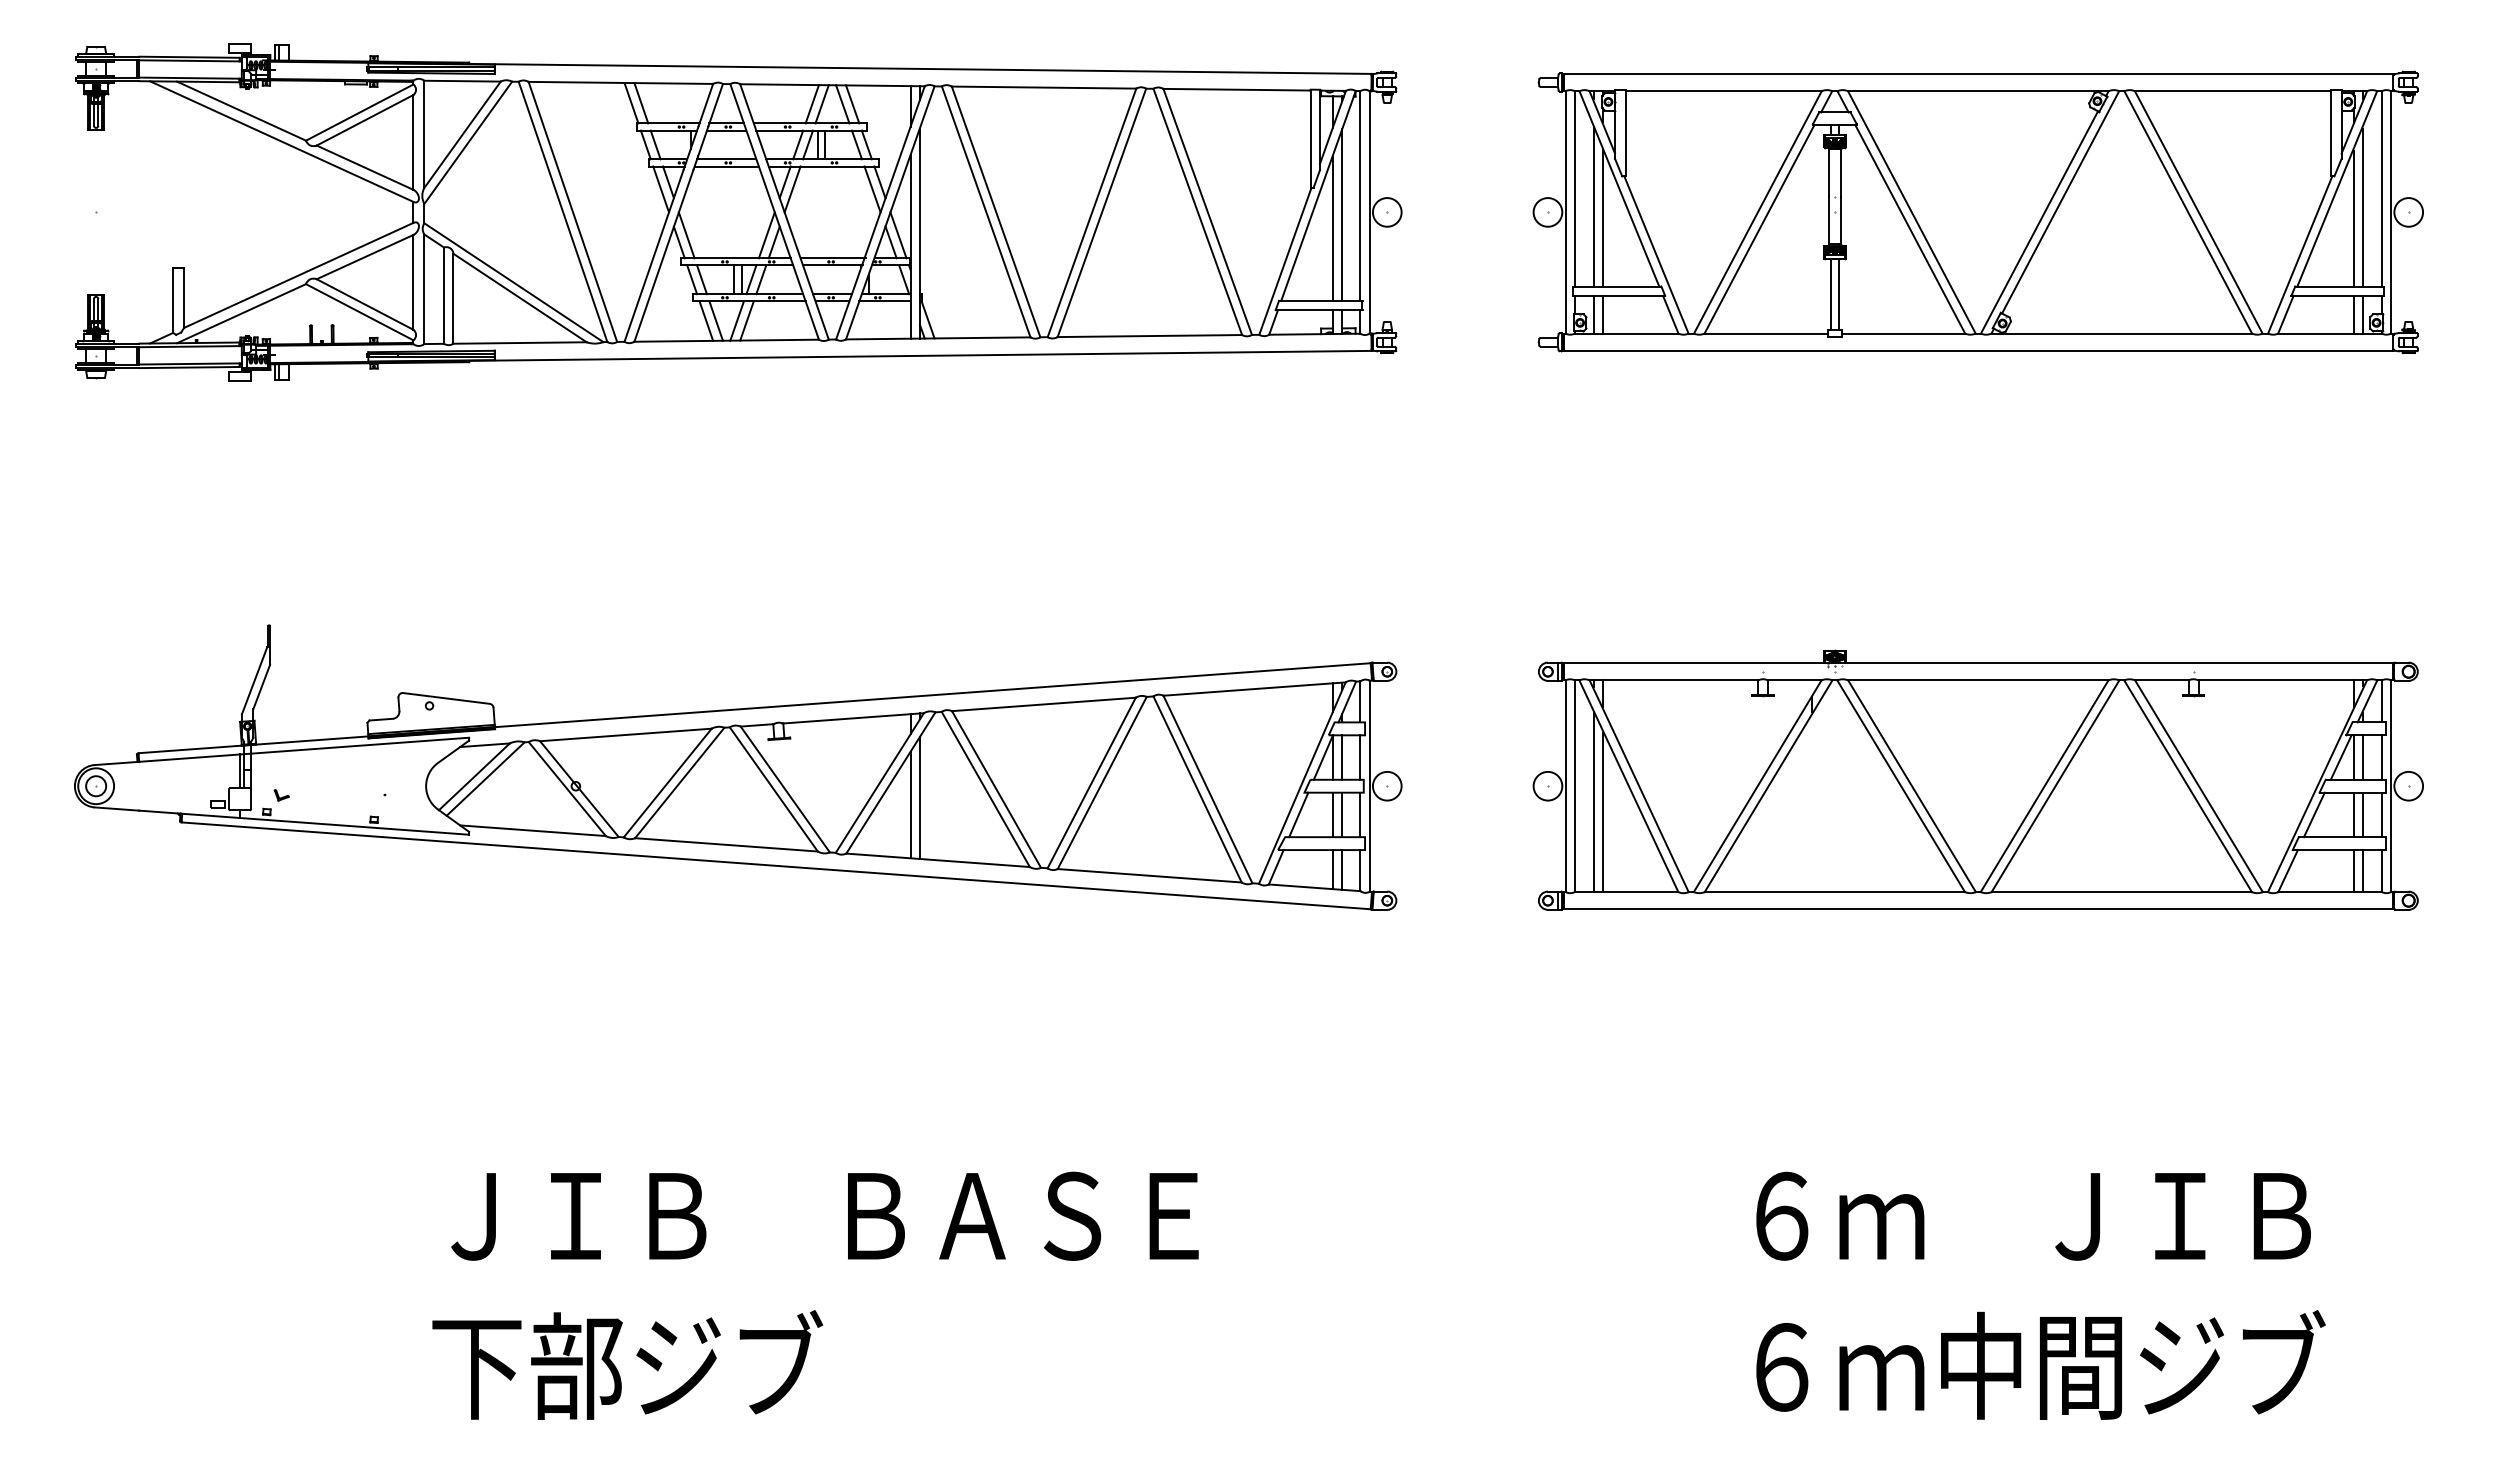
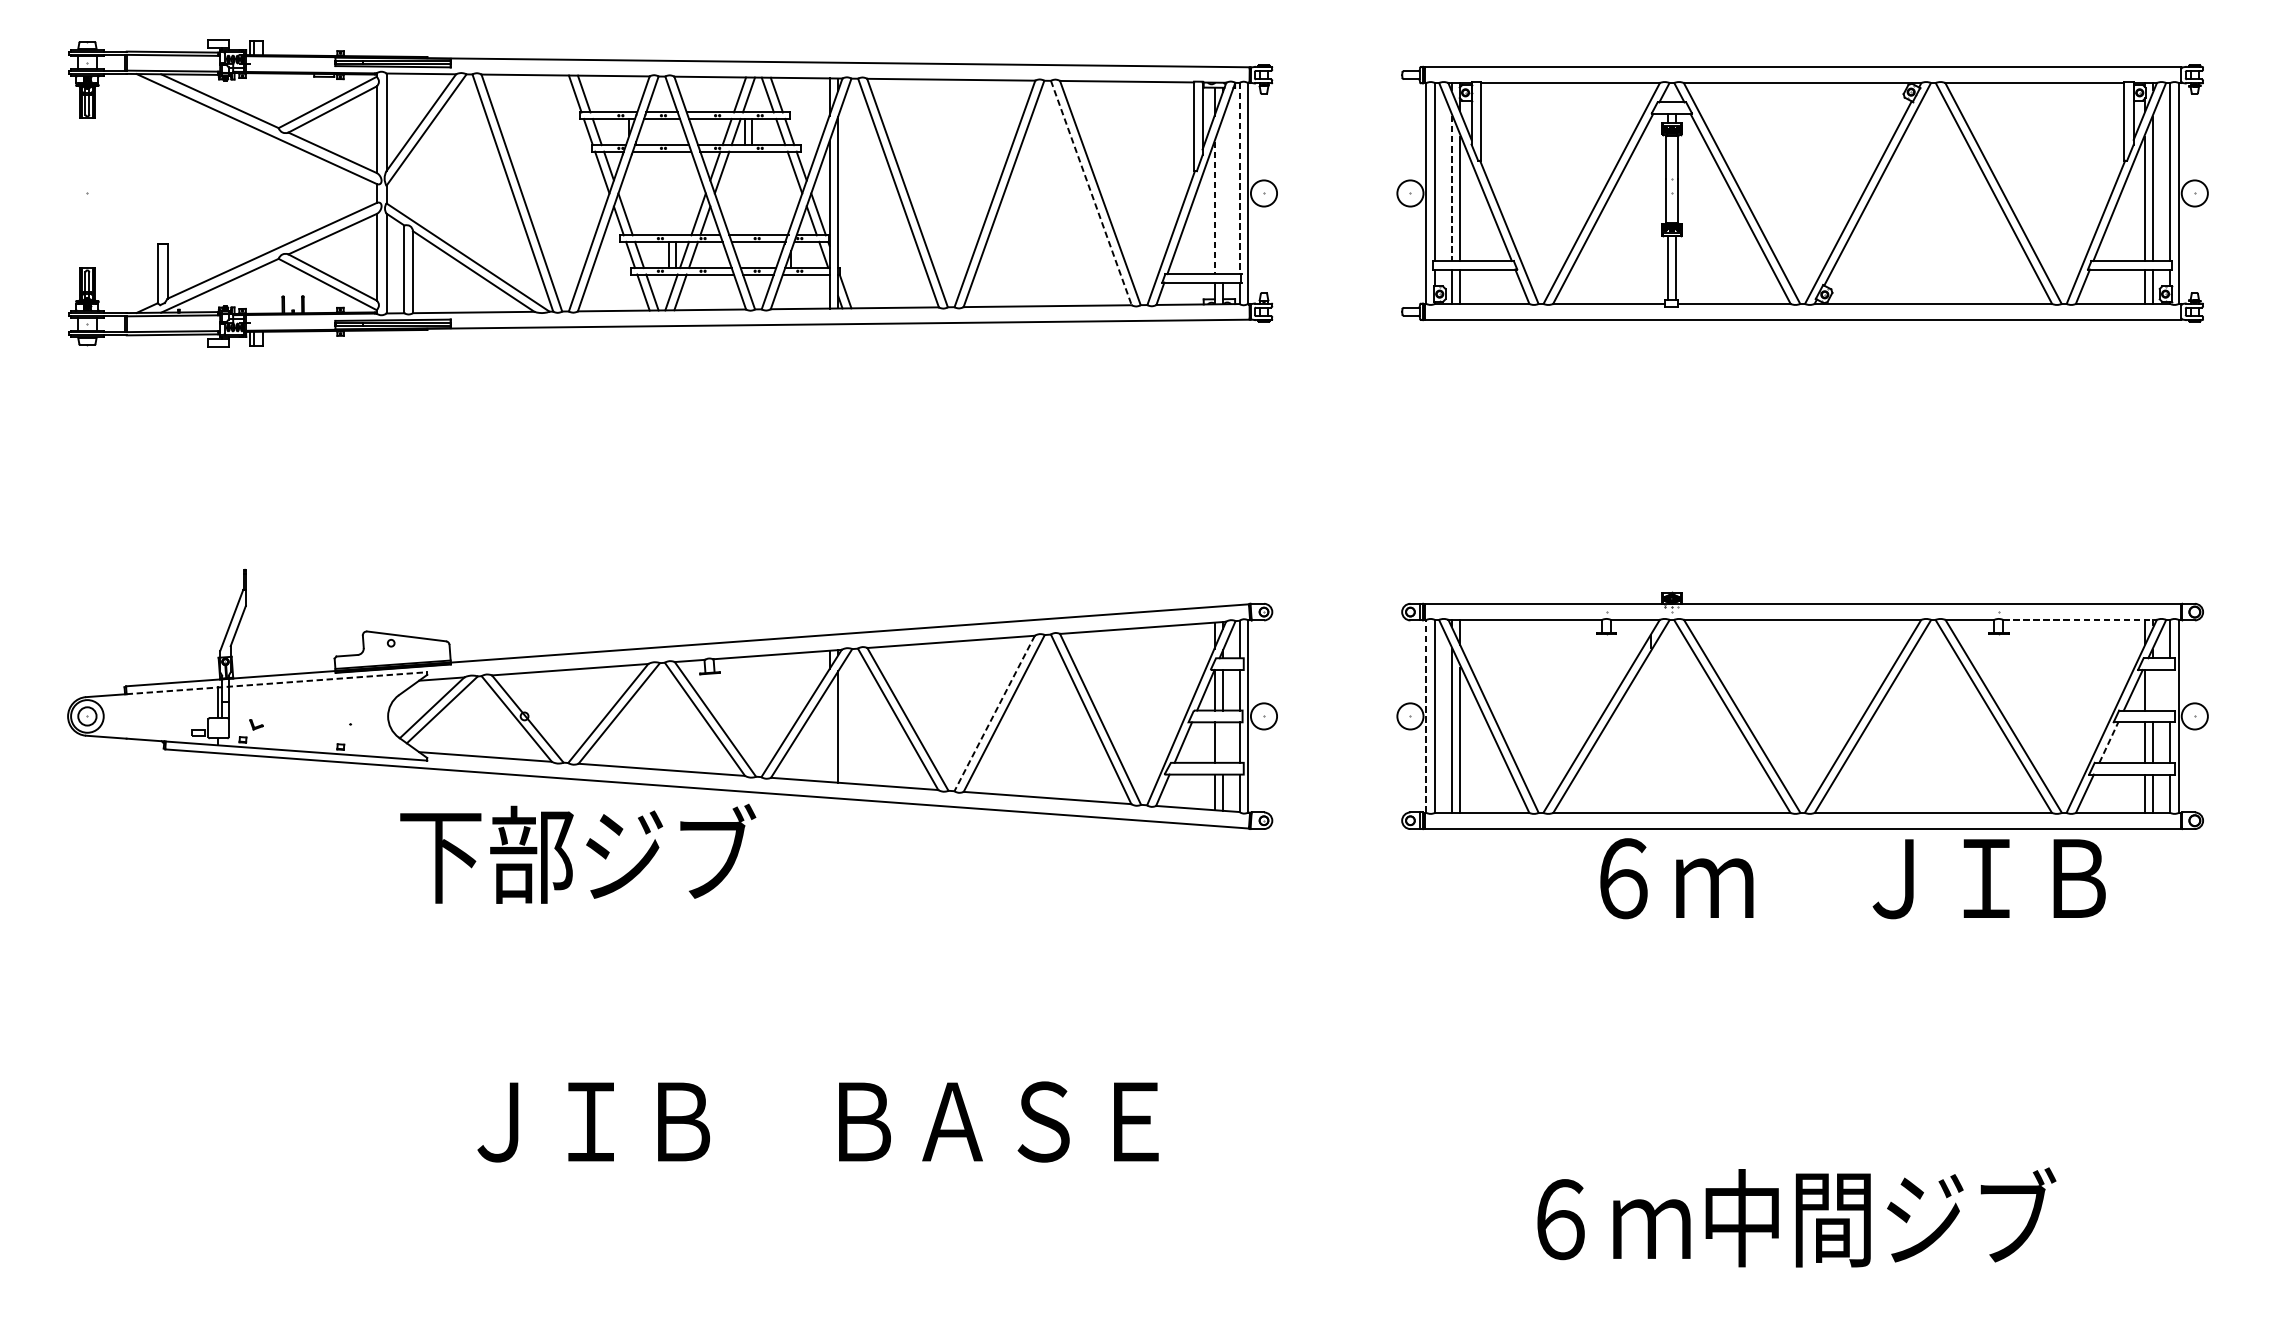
line: (1360, 195) -> (1239, 178), solid -> dashed
line: (1593, 206) -> (1451, 188), solid -> dashed
line: (1197, 211) -> (1091, 192), solid -> dashed
line: (1342, 214) -> (1223, 195), removed
line: (1332, 228) -> (1214, 208), solid -> dashed
line: (2283, 680) -> (2080, 620), solid -> dashed
line: (304, 749) -> (277, 682), solid -> dashed
line: (2363, 757) -> (2153, 690), removed
line: (2381, 757) -> (2170, 690), removed
line: (1091, 783) -> (994, 713), solid -> dashed
line: (1565, 786) -> (1426, 716), solid -> dashed
line: (910, 804) -> (829, 733), removed
line: (1342, 814) -> (1223, 742), removed
line: (2314, 814) -> (2108, 742), solid -> dashed
text: (824, 1215) -> (817, 1121), moved
text: (2033, 1215) -> (1852, 877), moved
text: (627, 1364) -> (578, 853), moved
text: (2040, 1364) -> (1796, 1216), moved

